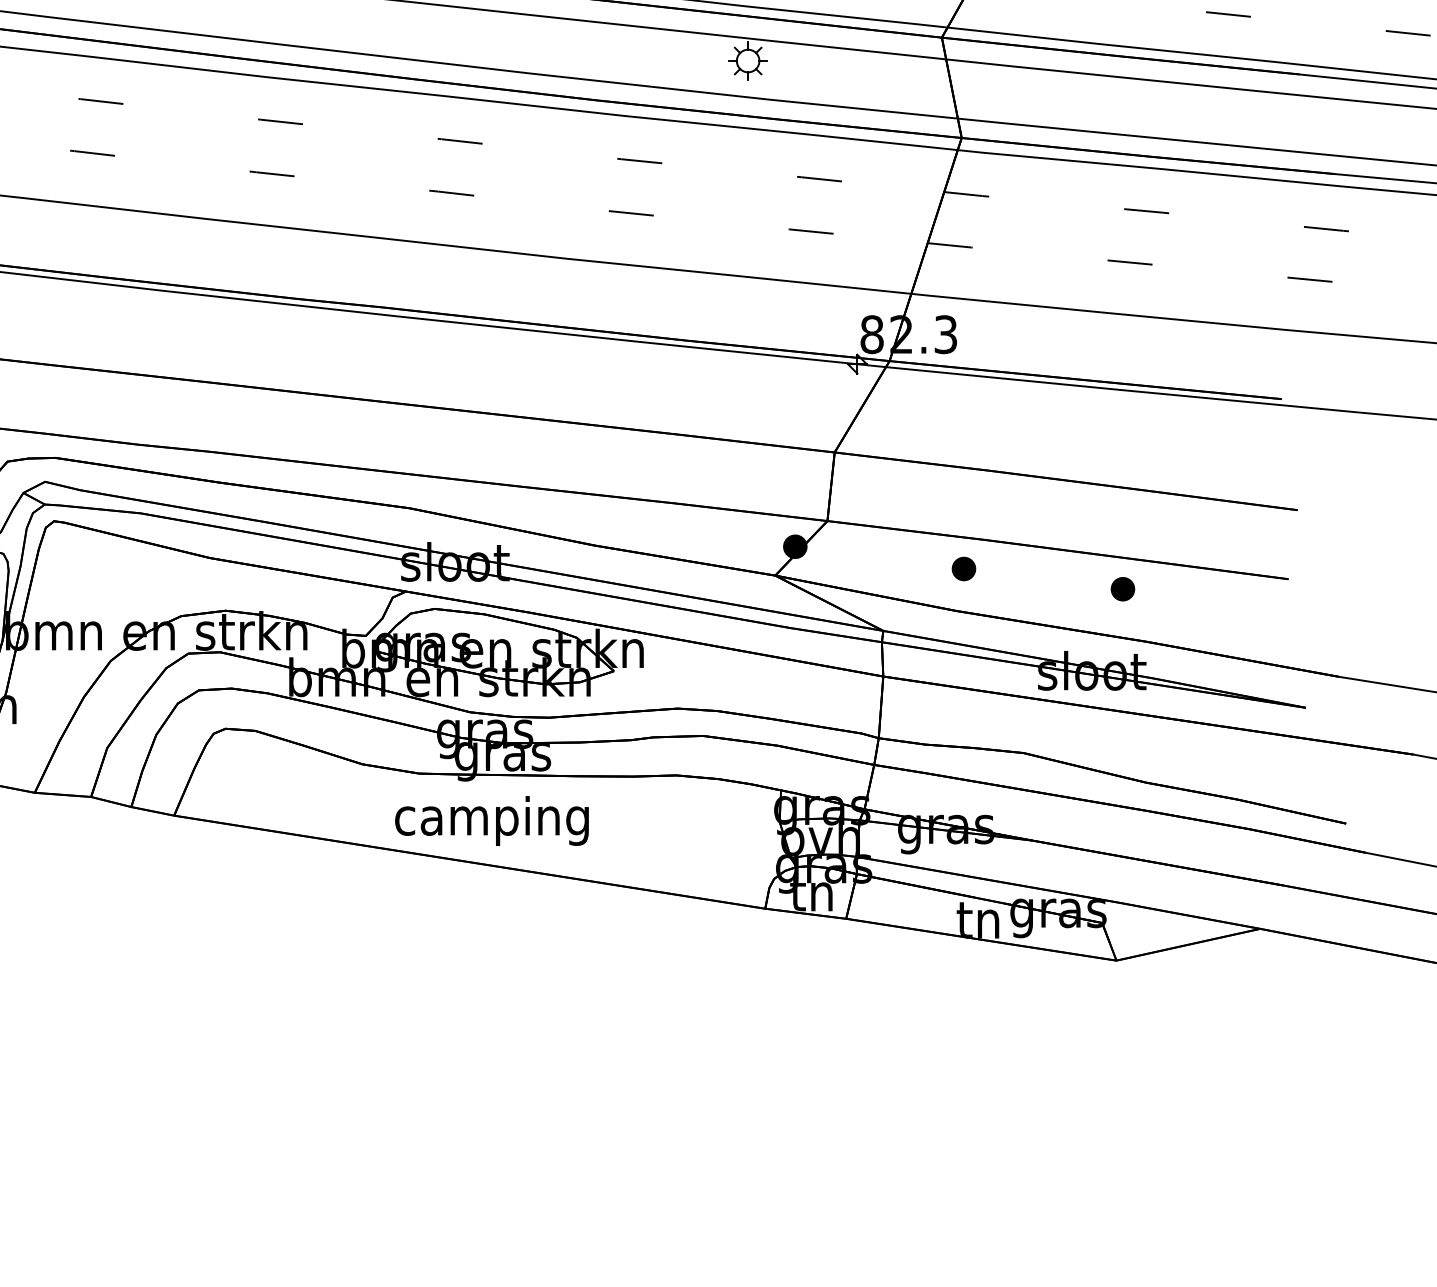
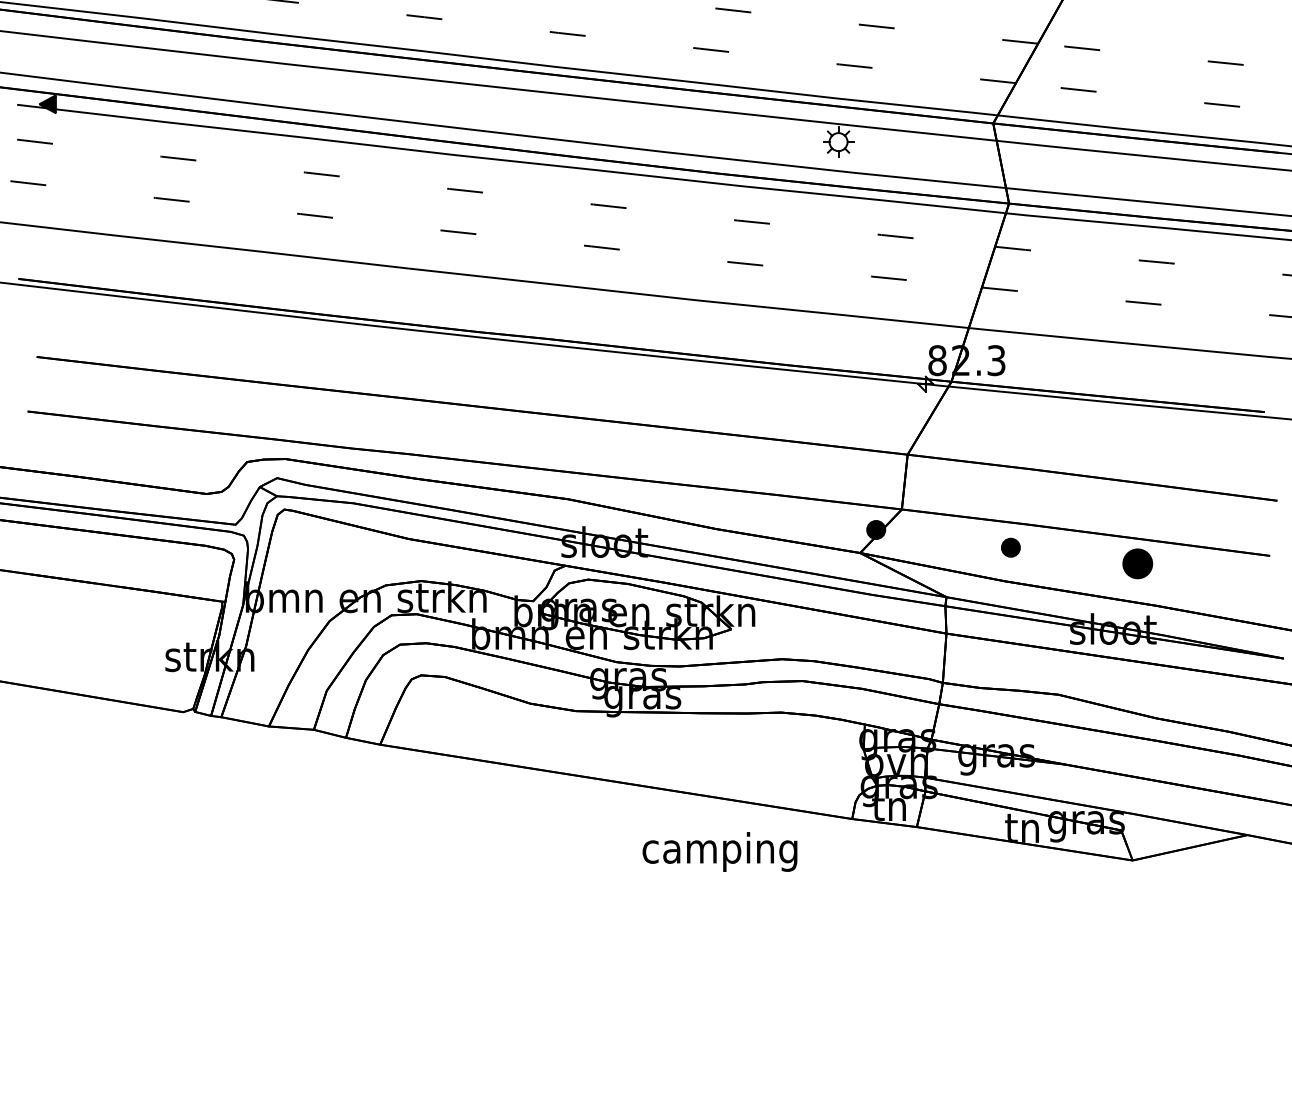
part: (1122, 588) -> (1137, 563), size x1.6
text: (491, 820) -> (719, 851), moved

